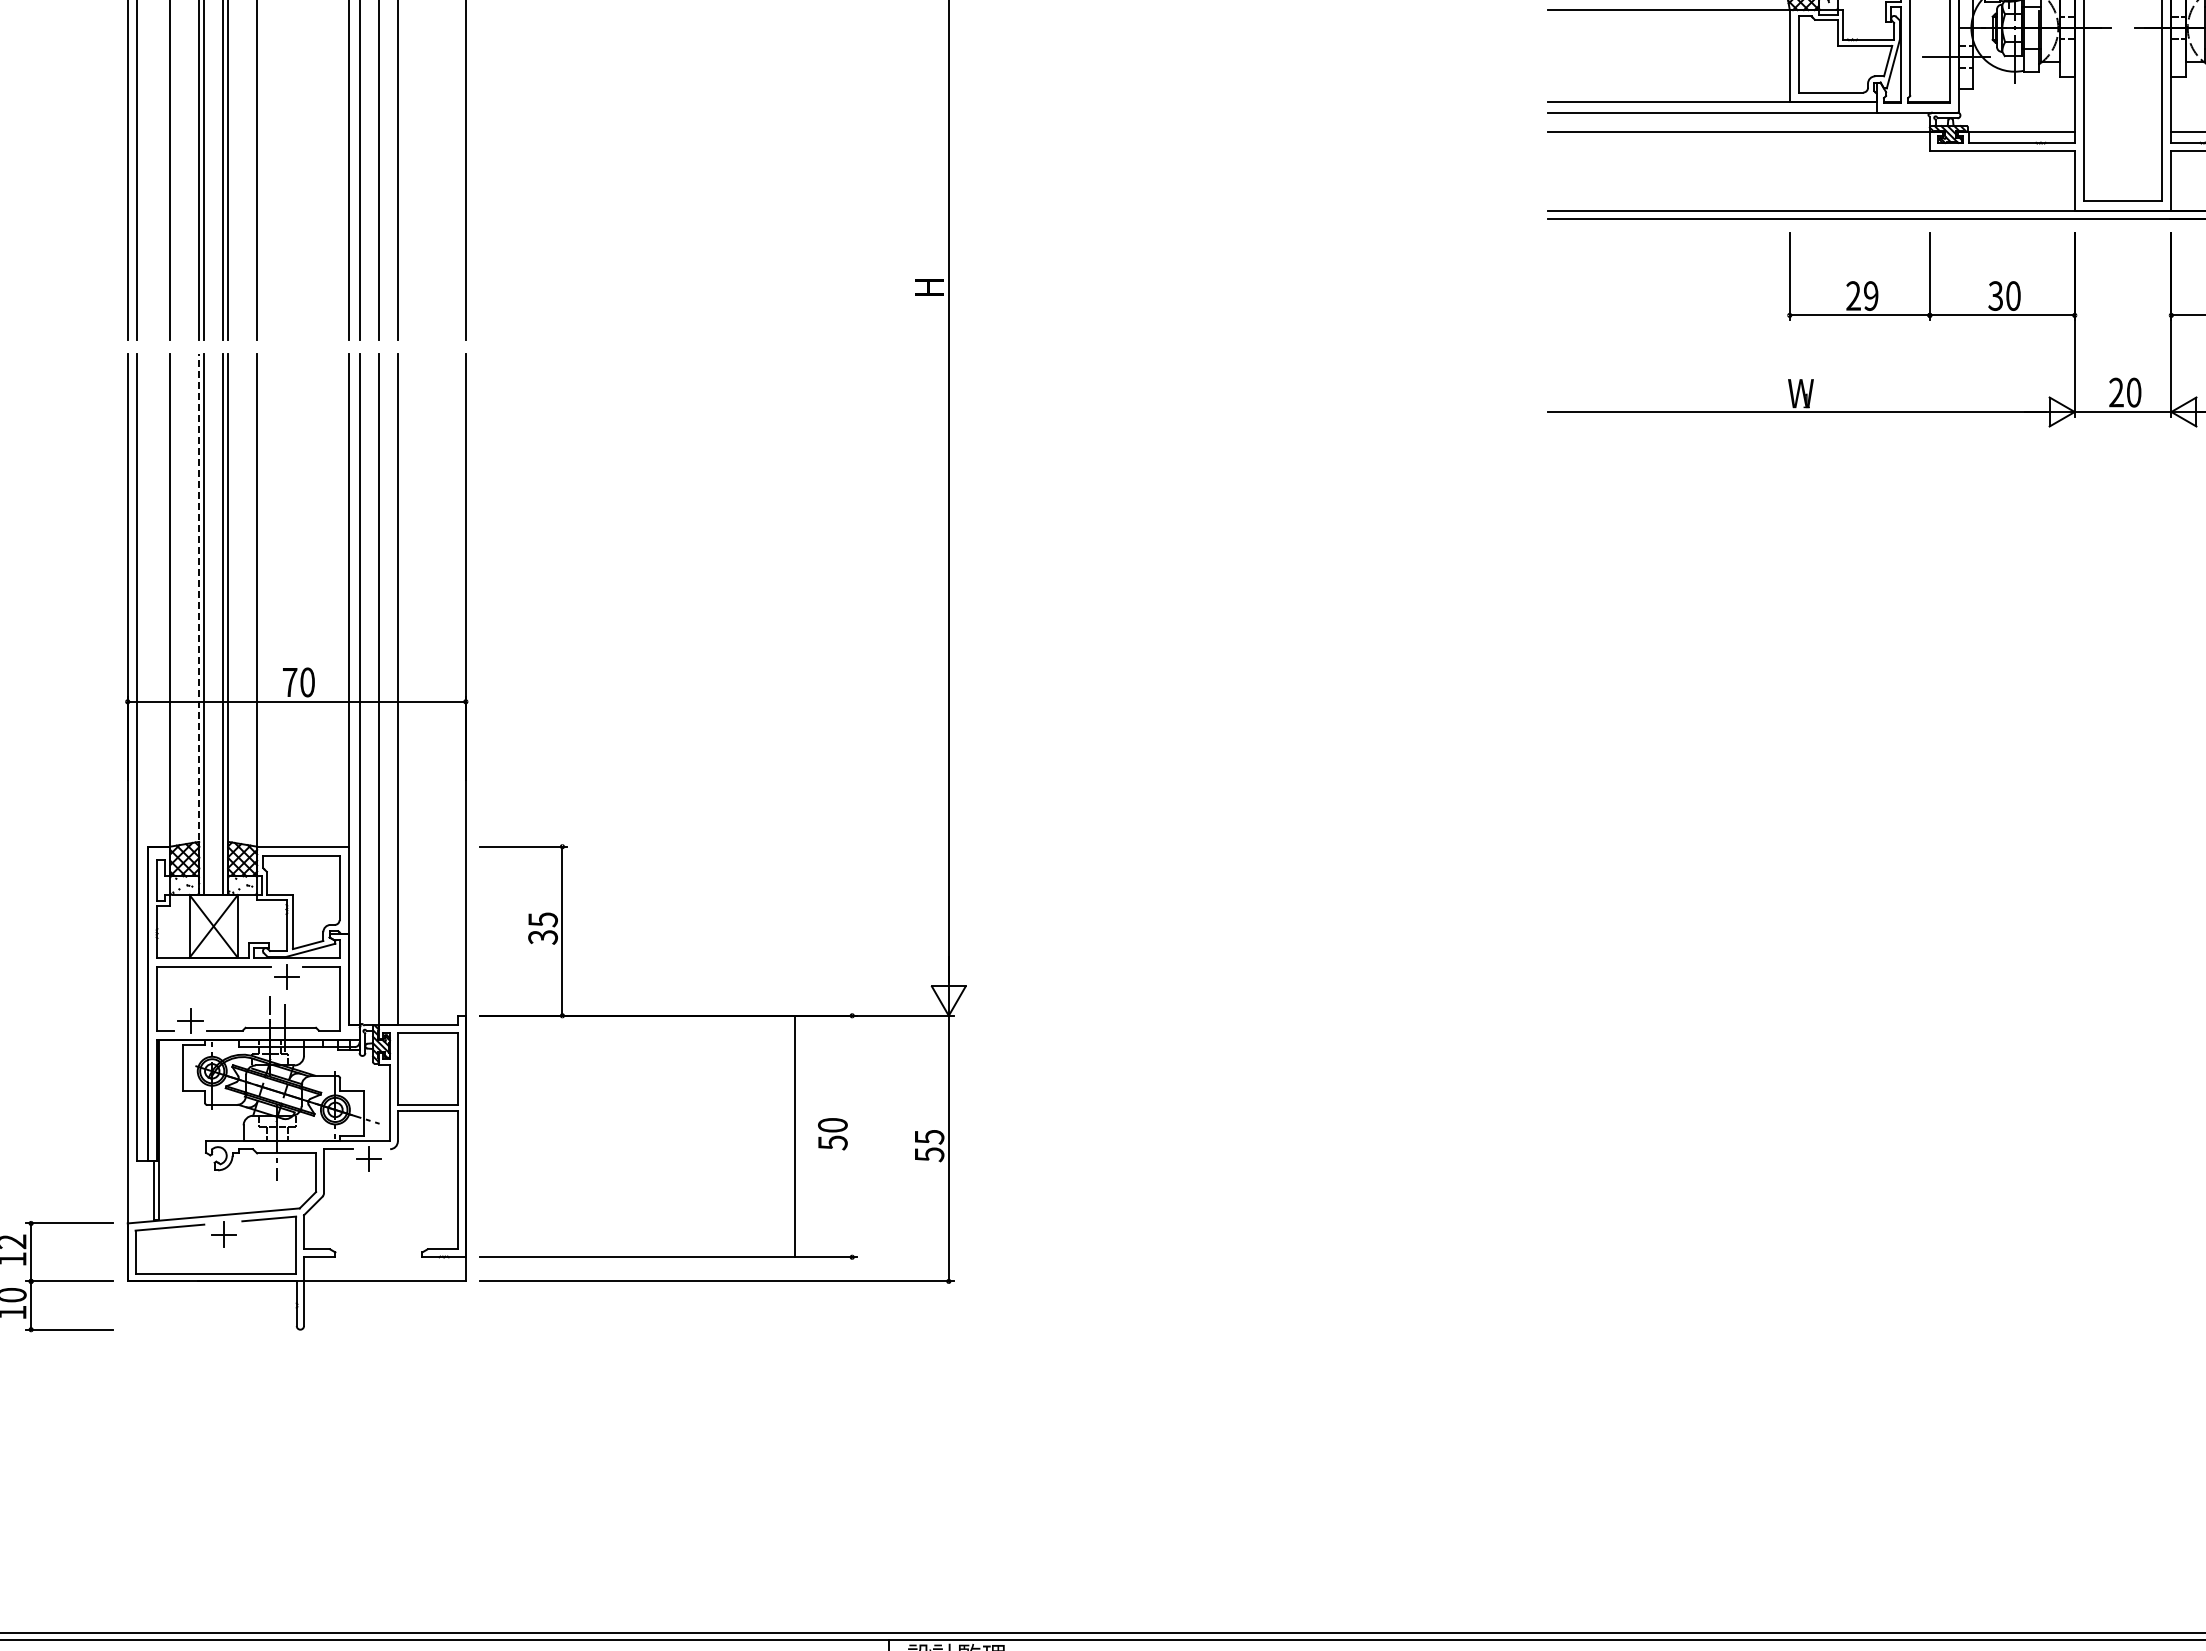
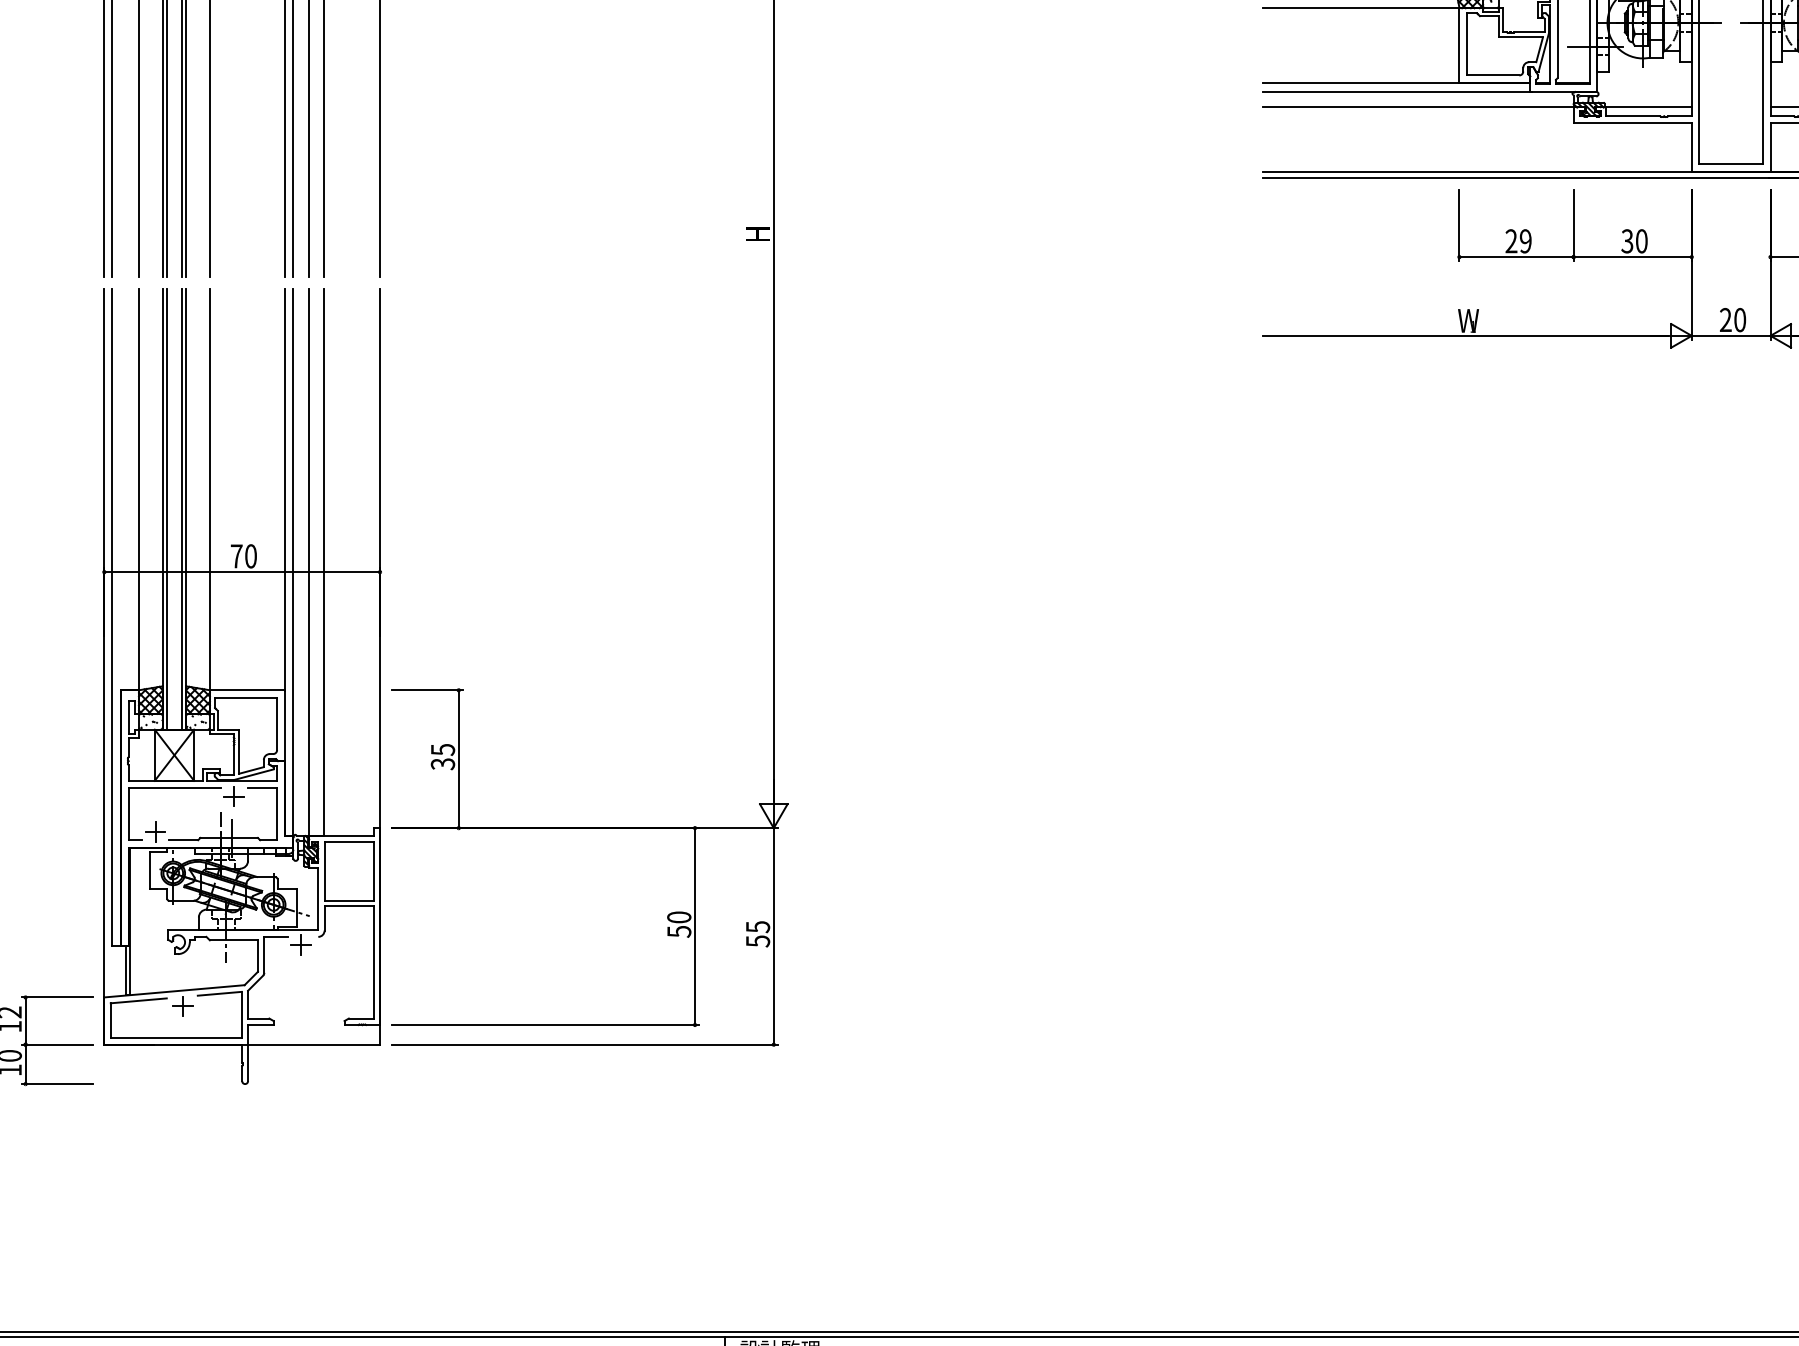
line: (199, 624) -> (162, 509), dashed -> solid
line: (795, 1136) -> (695, 926), moved

